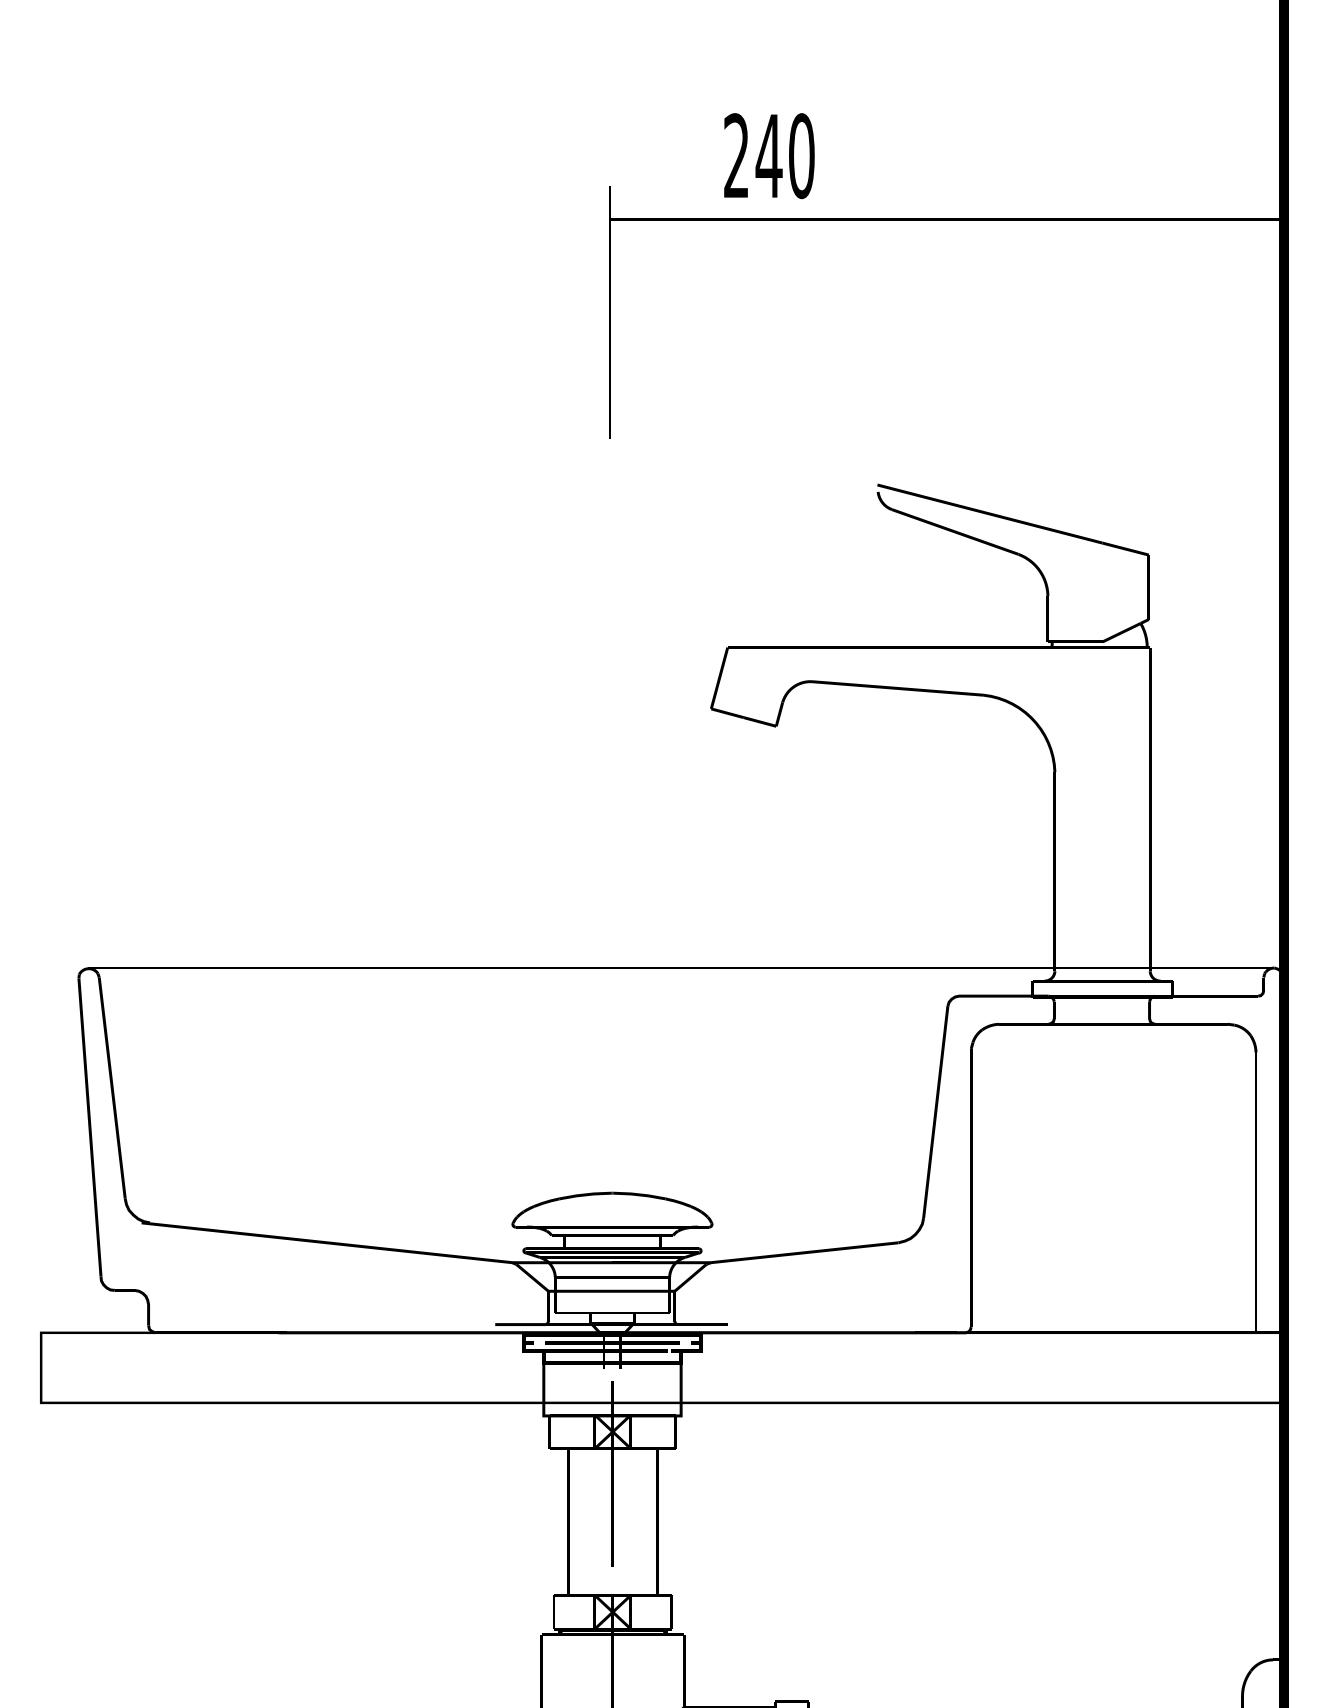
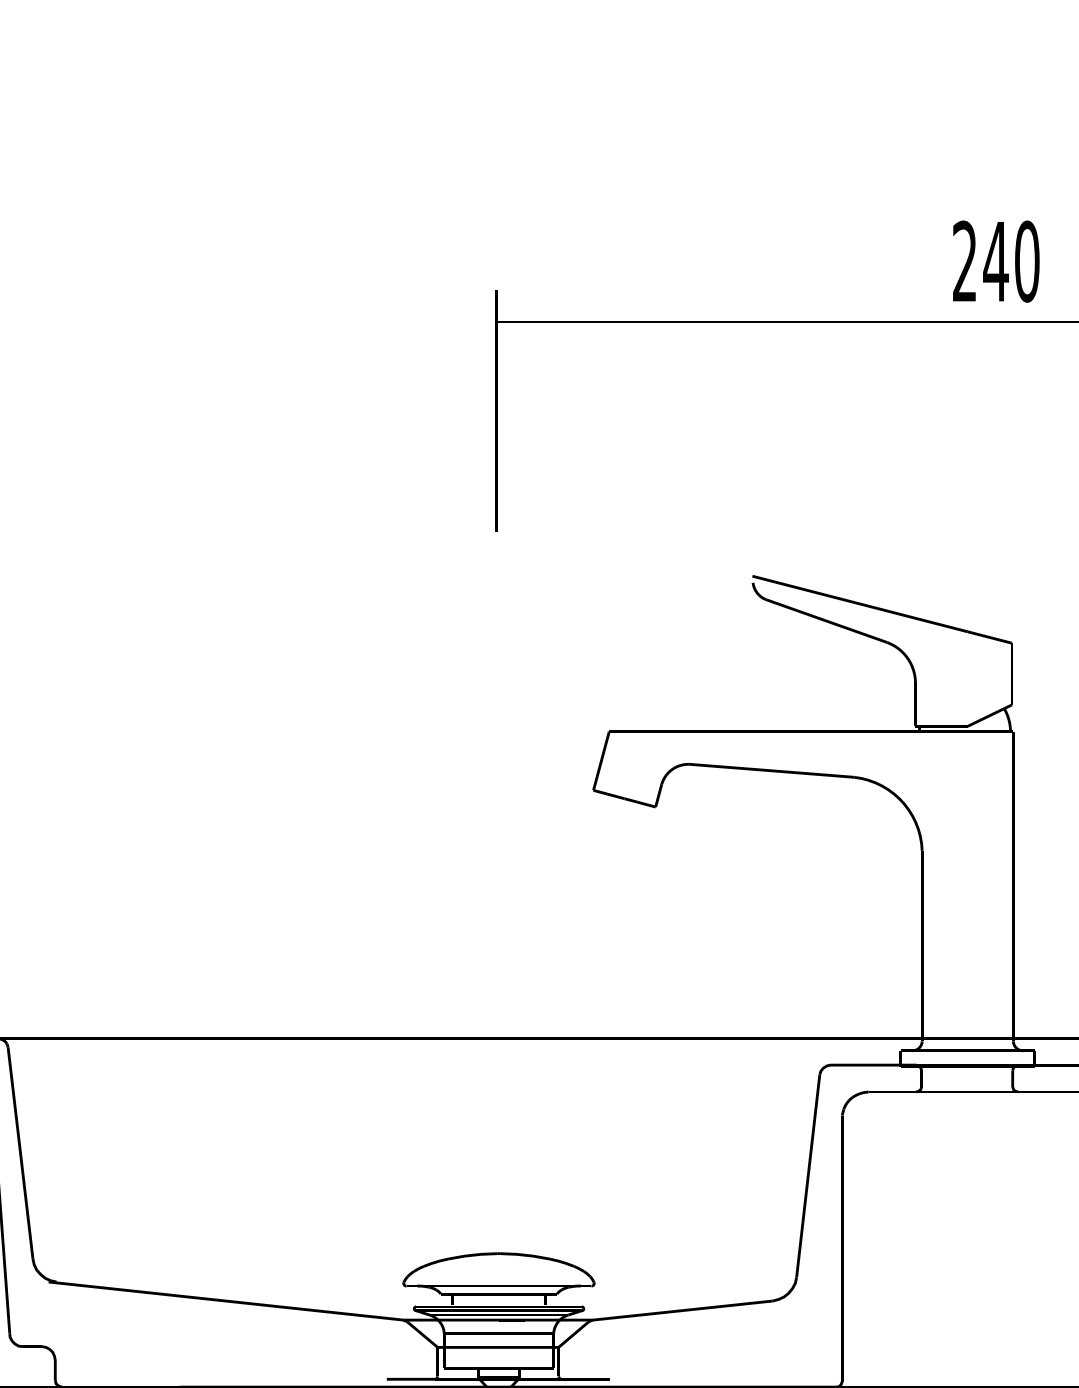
text: (769, 156) -> (996, 262), moved

